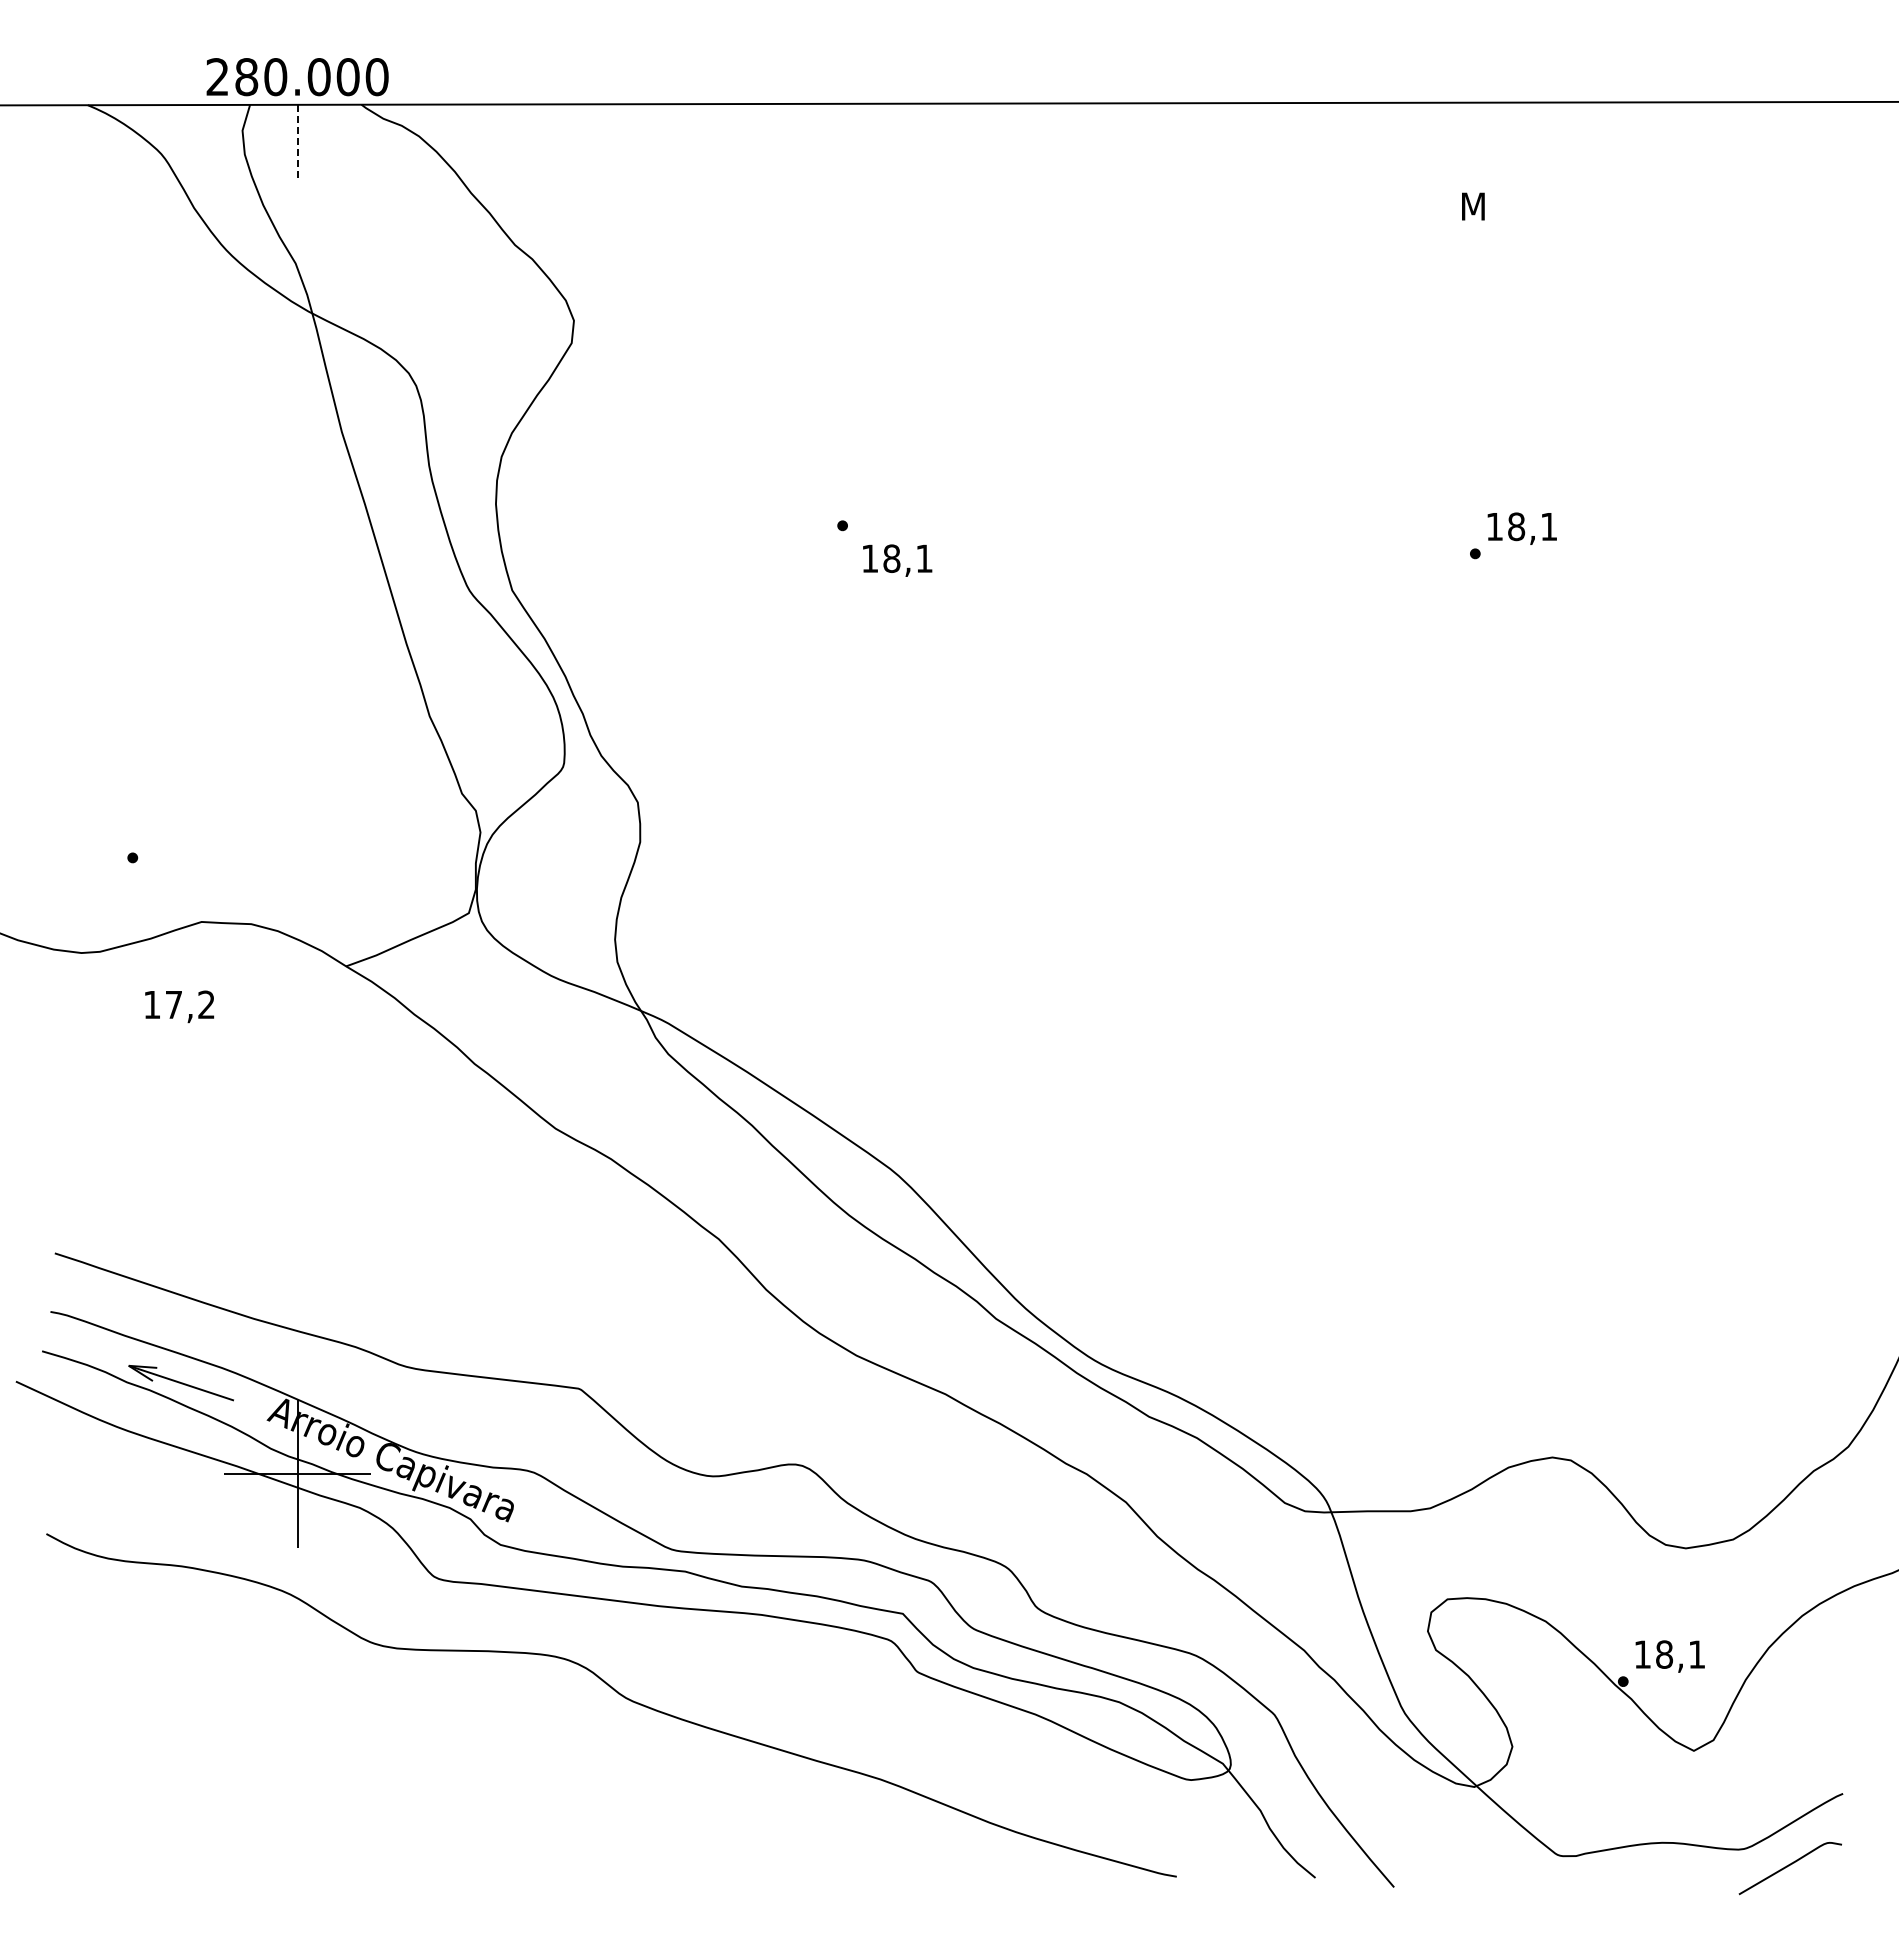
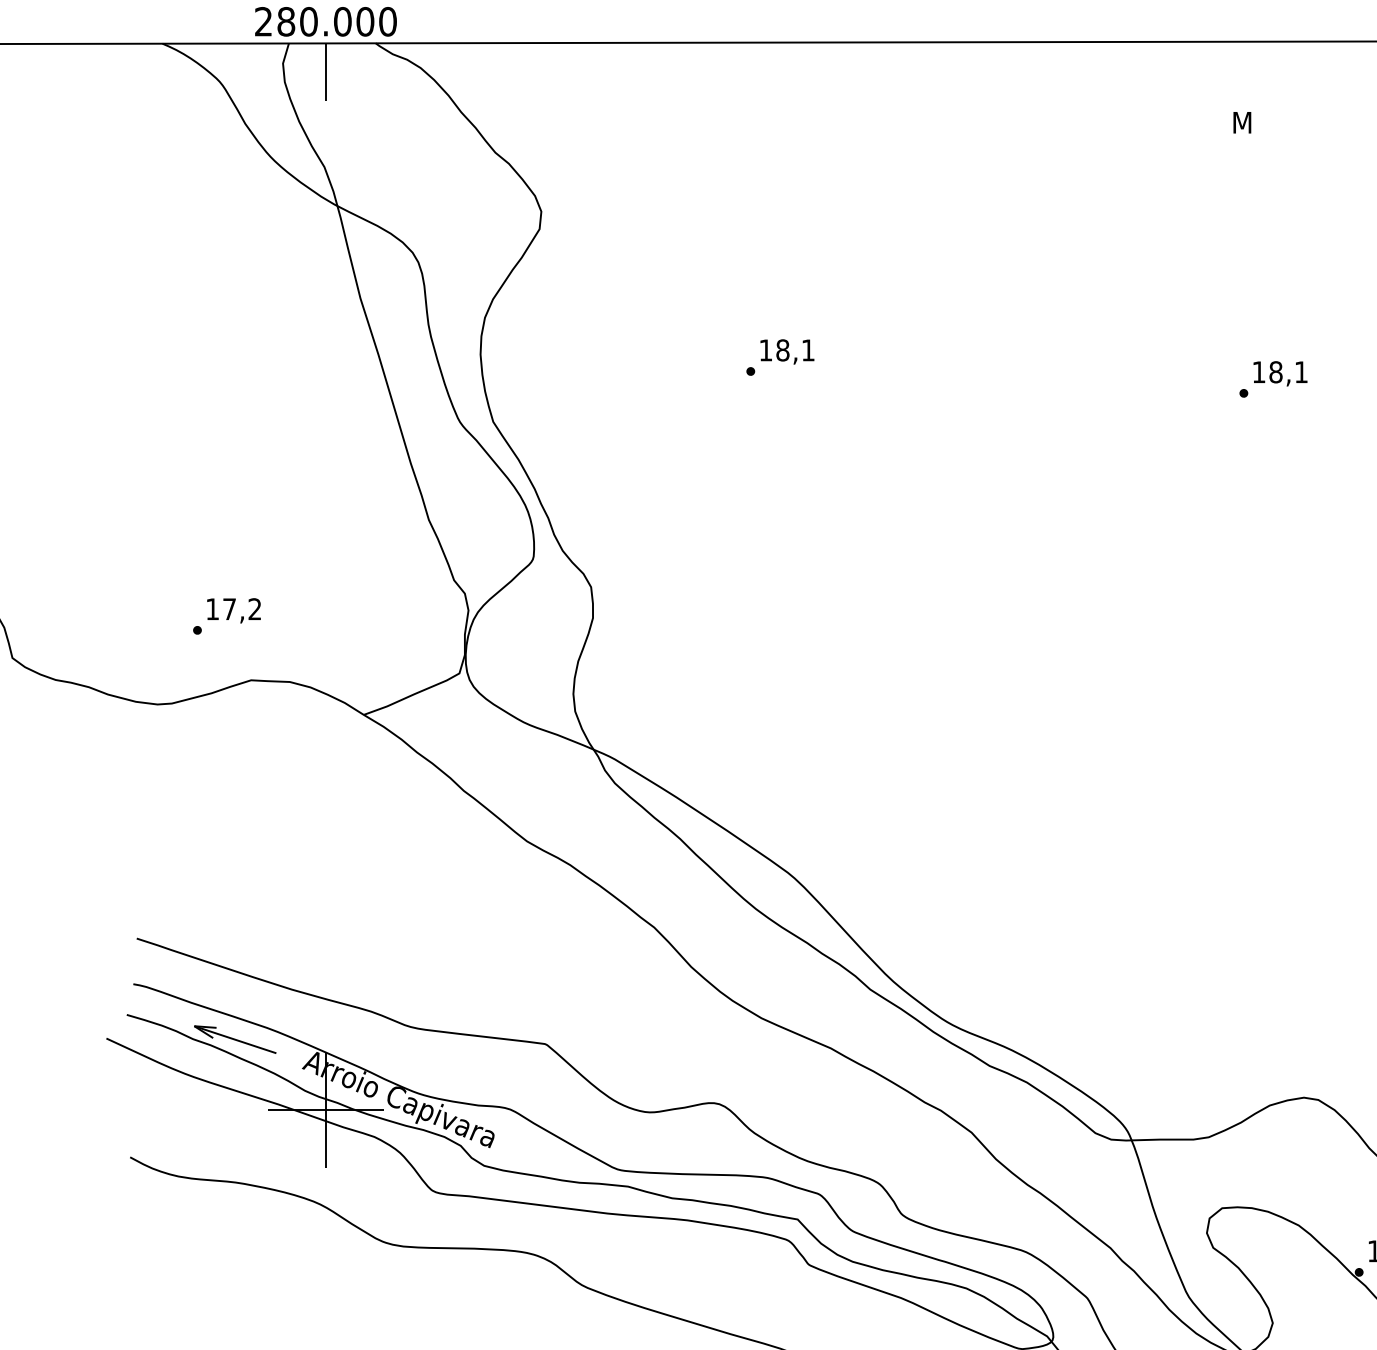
line: (297, 141) -> (325, 71), dashed -> solid
text: (897, 560) -> (787, 351), moved
text: (179, 1006) -> (233, 610), moved

